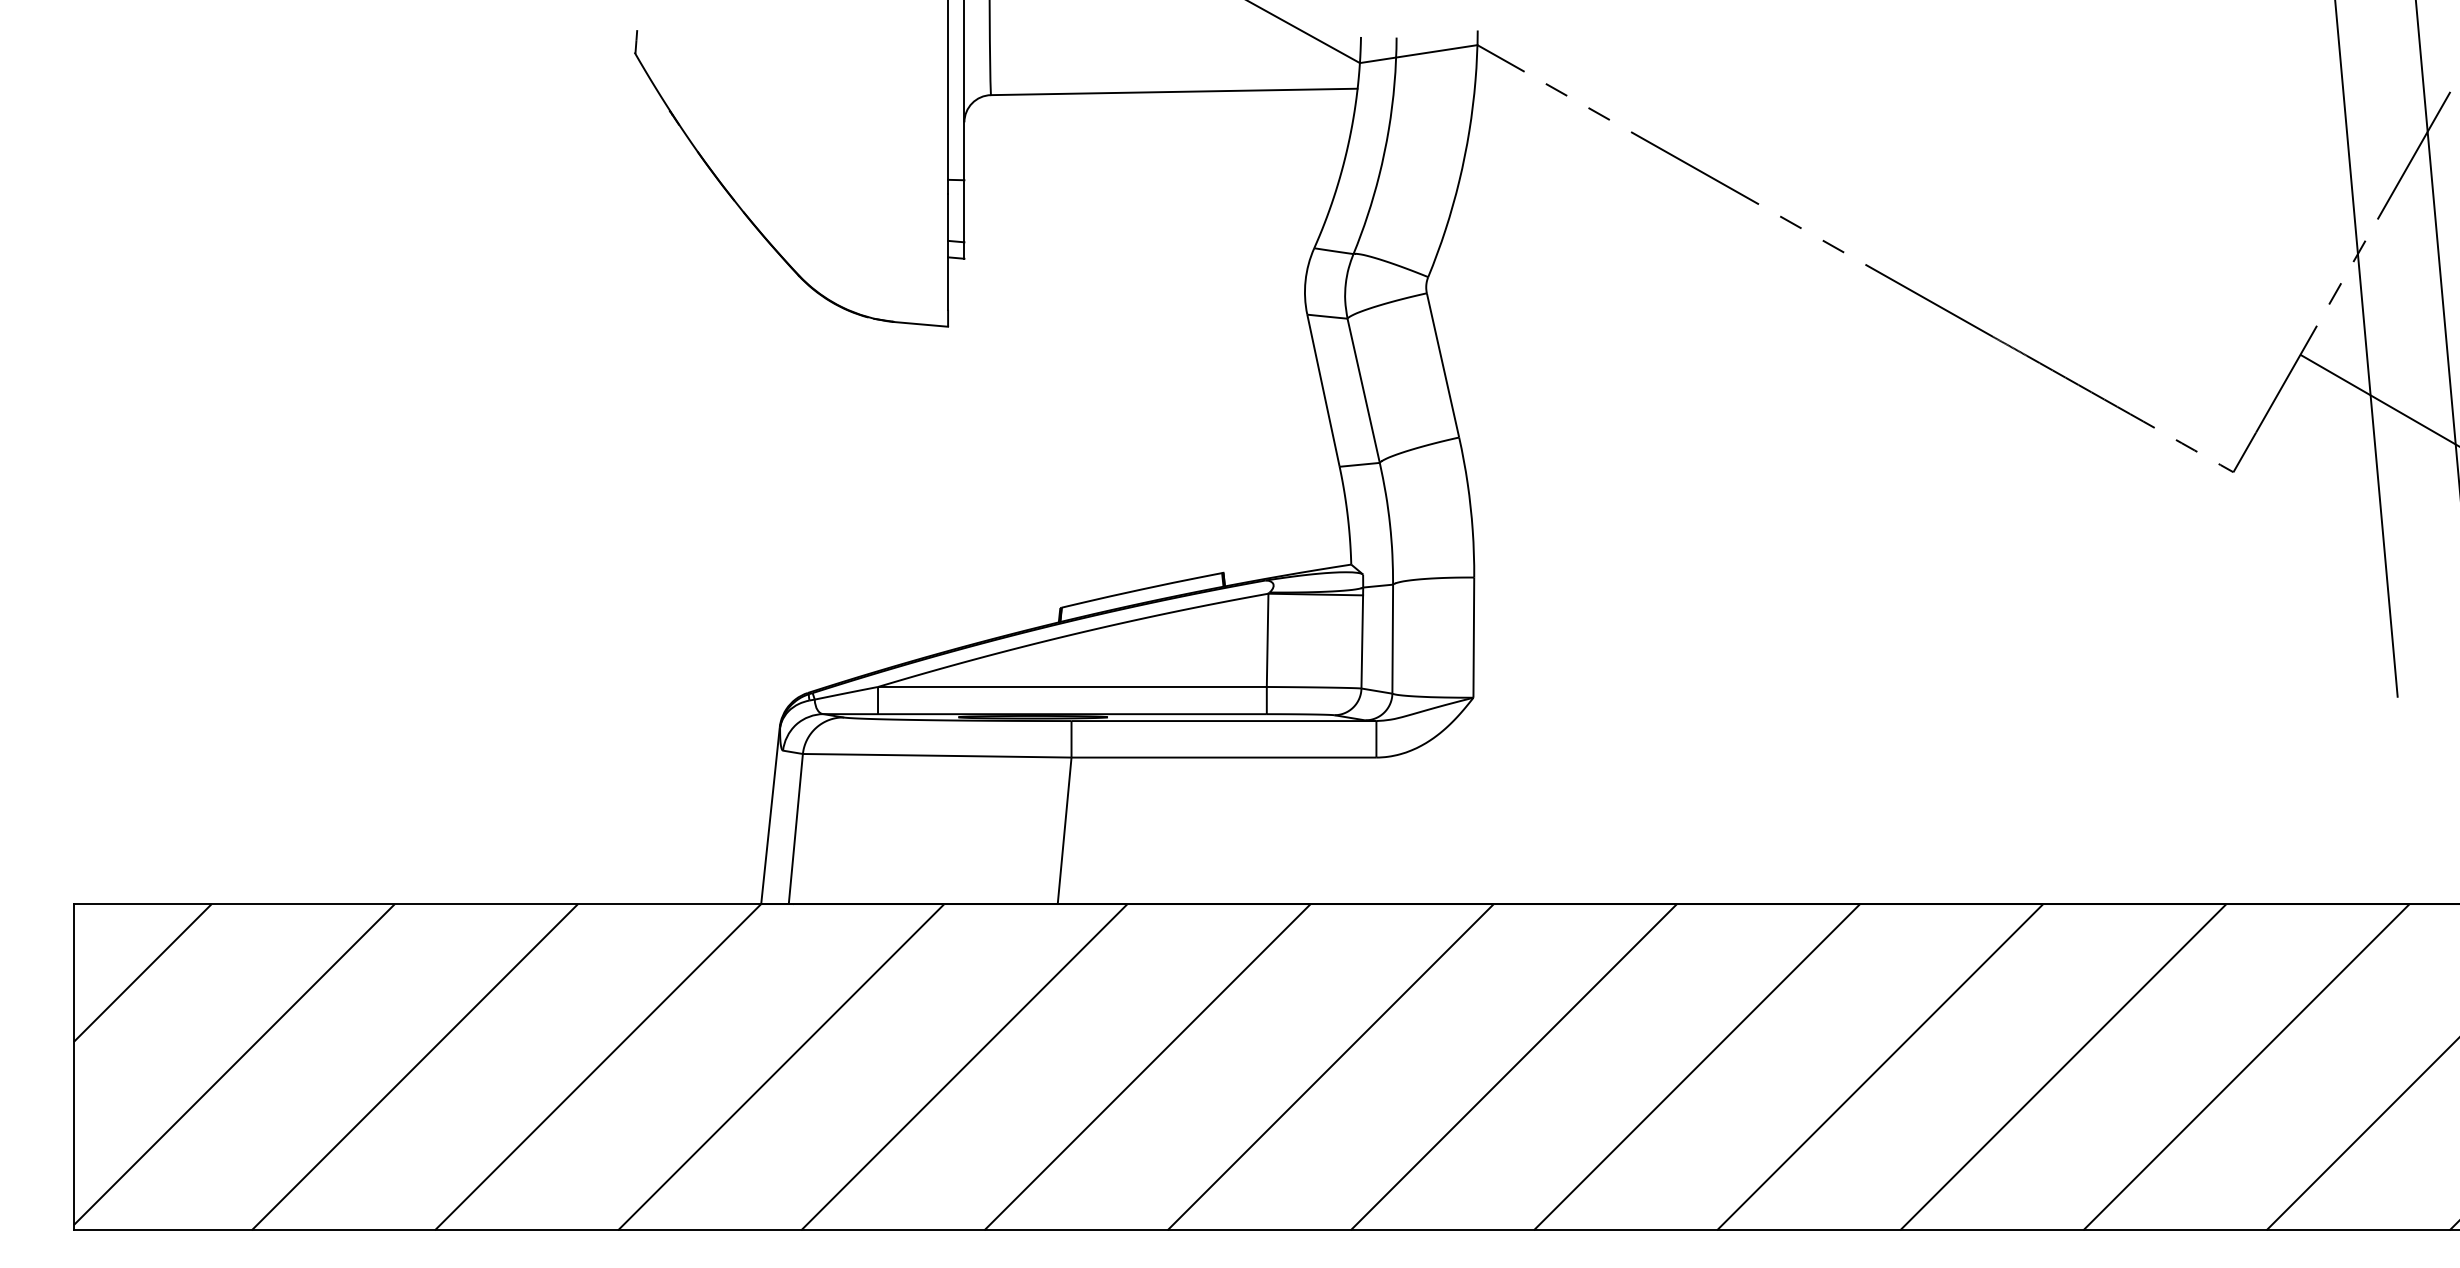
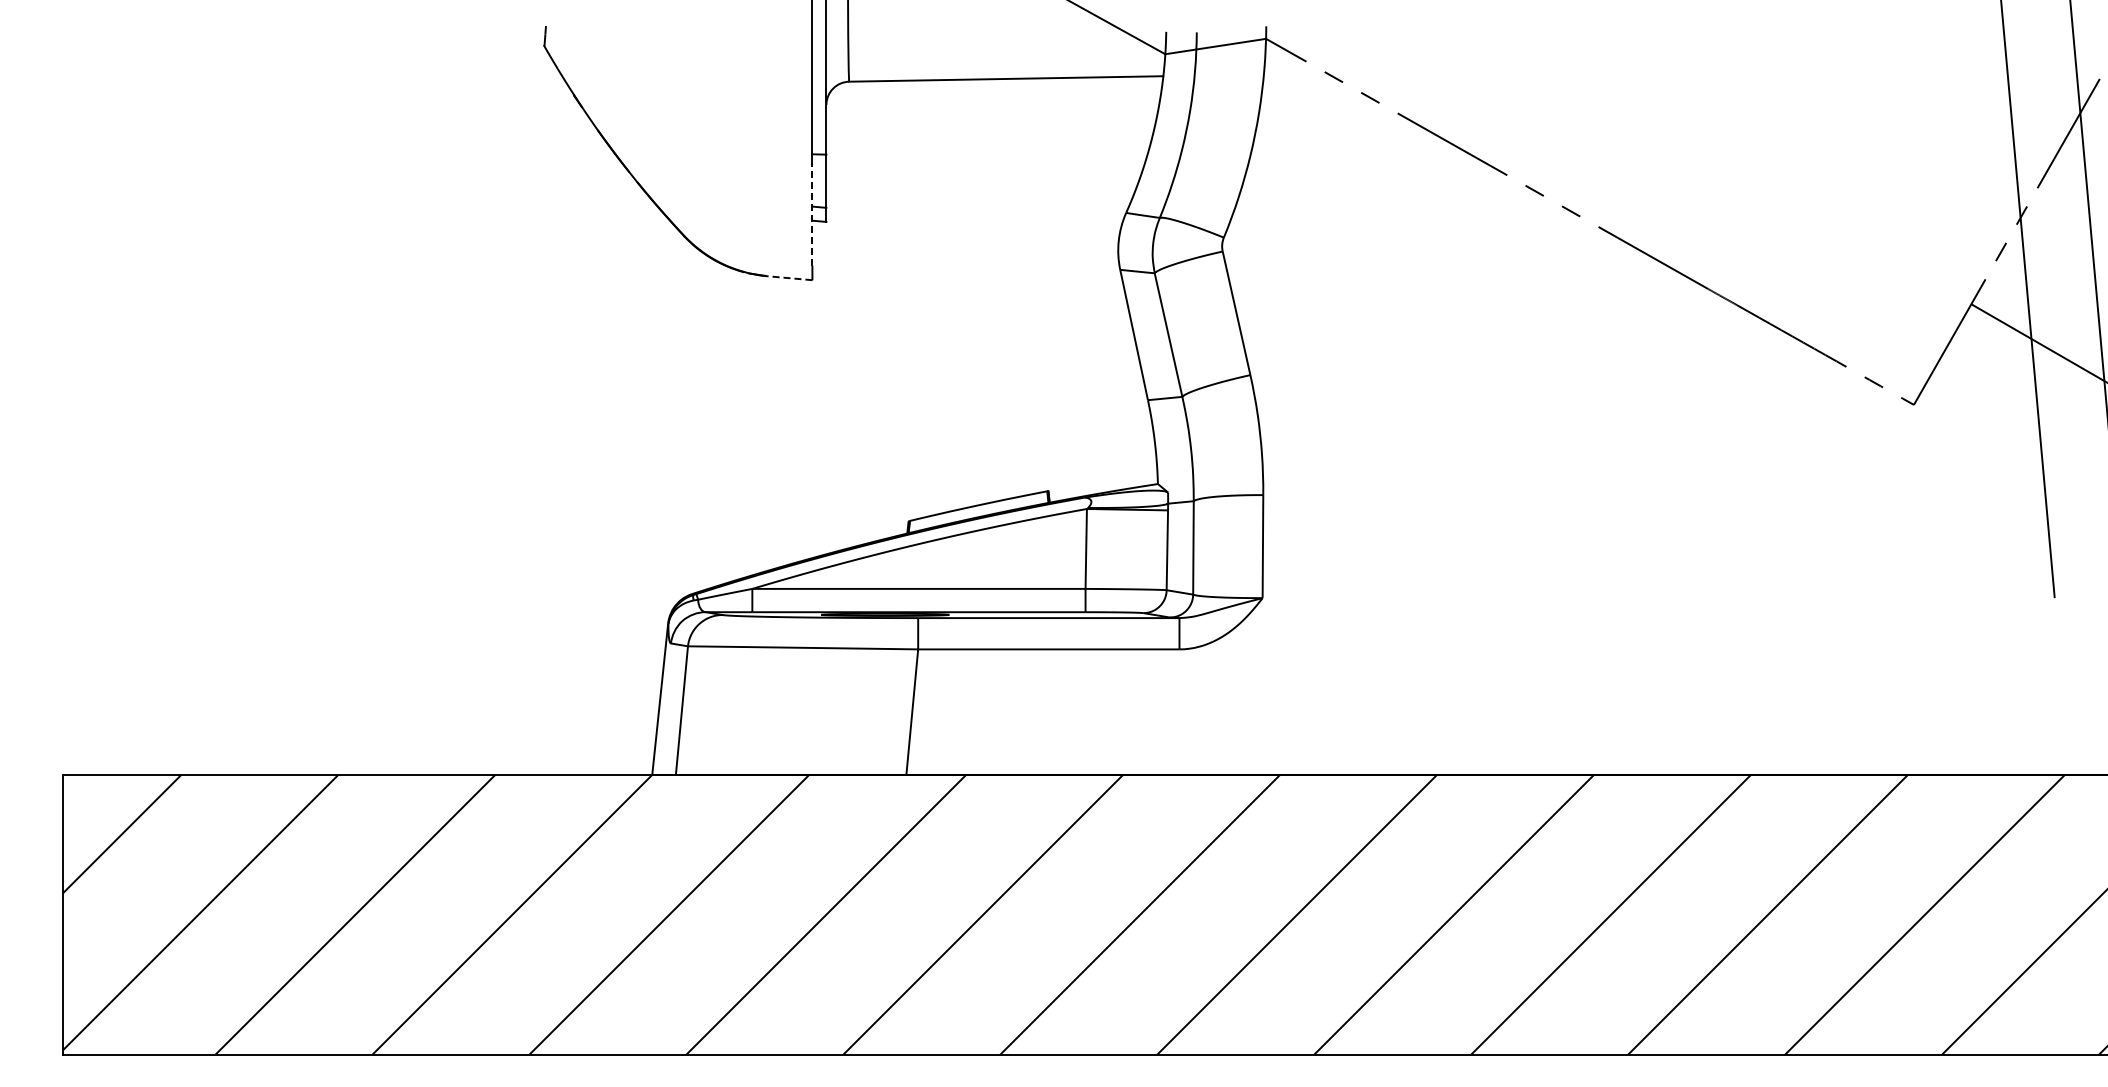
line: (948, 252) -> (812, 216), solid -> dashed
line: (920, 324) -> (788, 278), solid -> dashed

